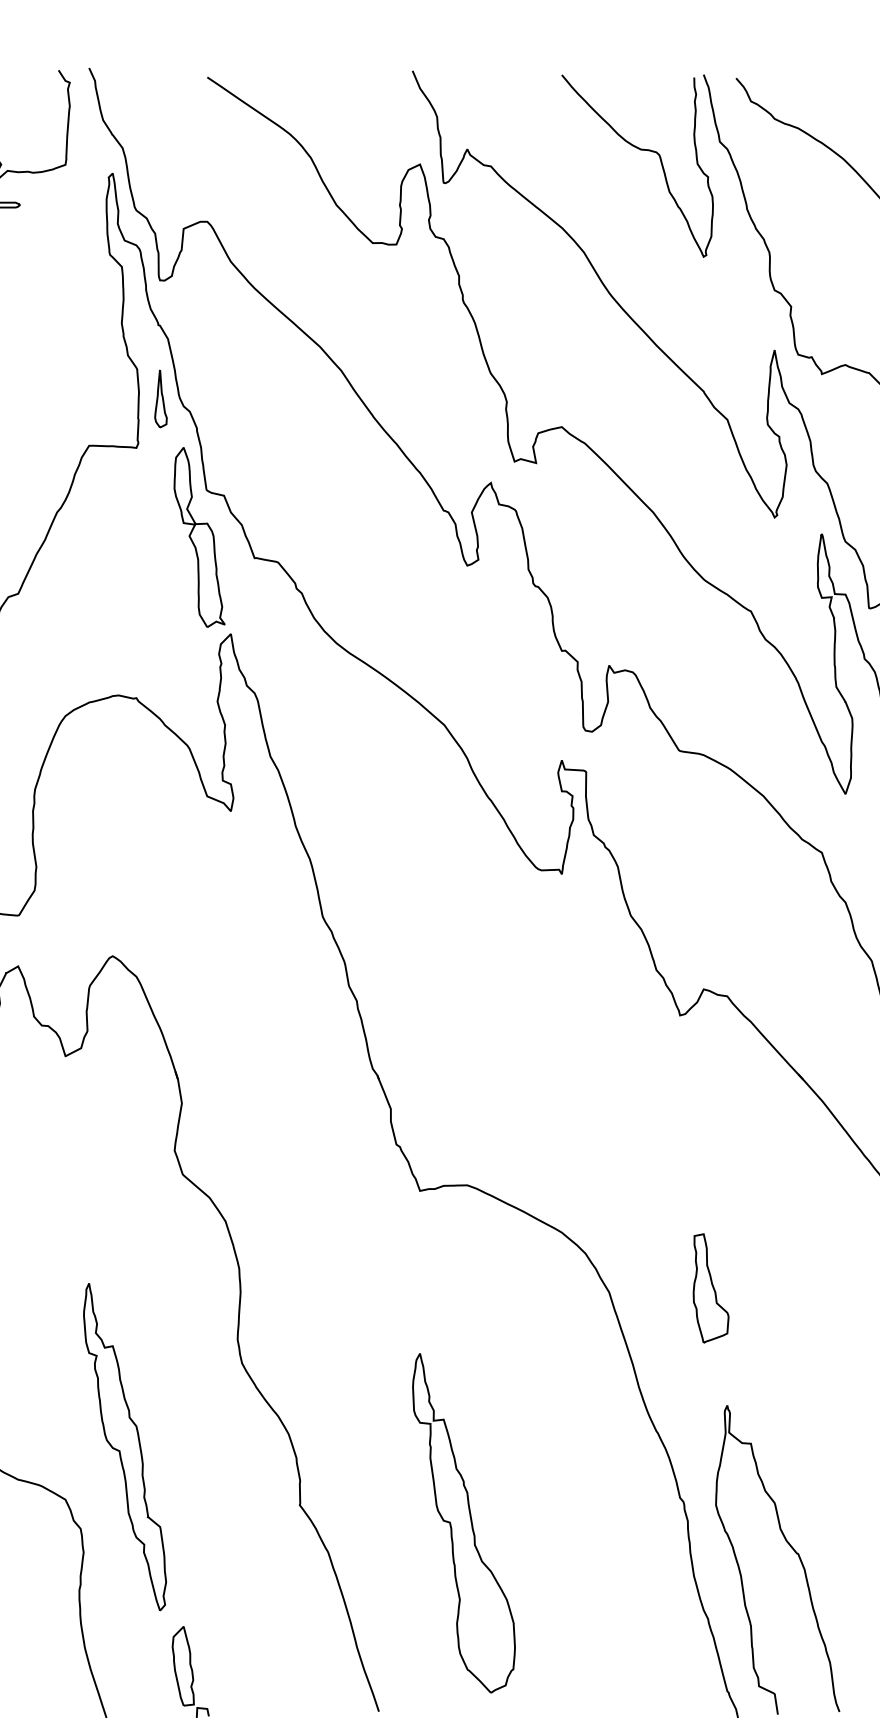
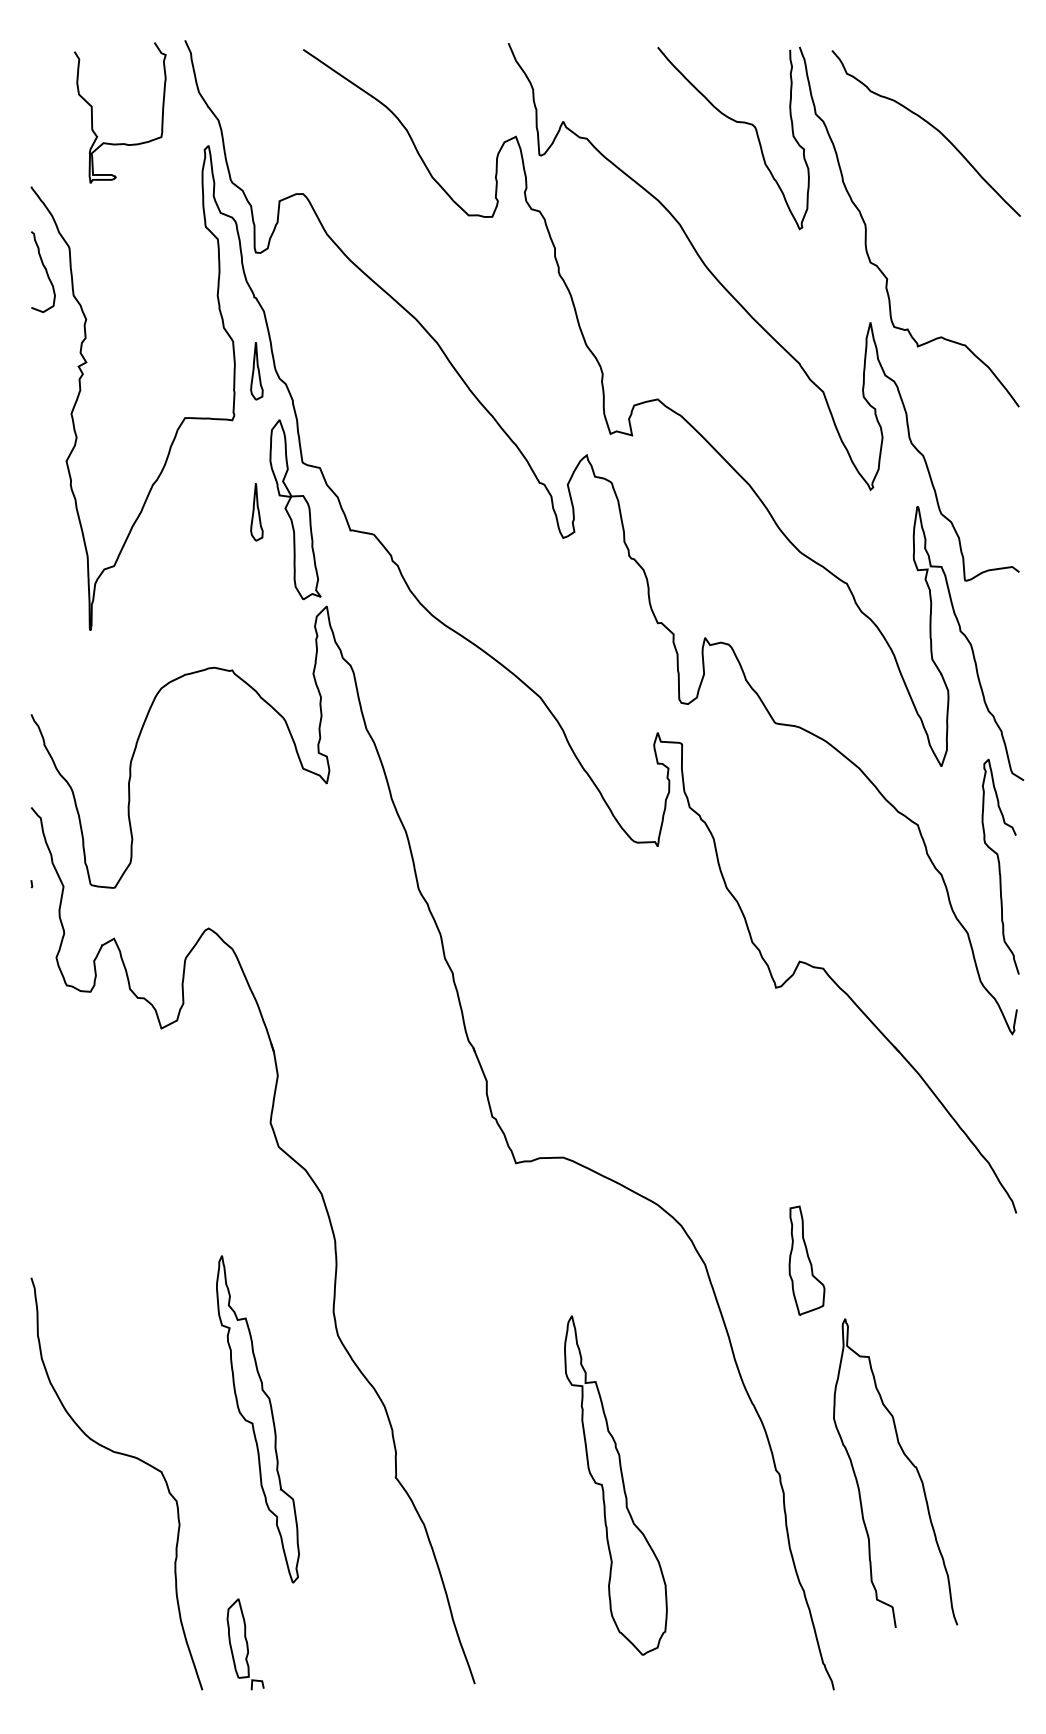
part: (160, 540) -> (256, 512), added
part: (124, 1447) -> (257, 1419), moved
part: (463, 1523) -> (615, 1485), moved
curve: (792, 1550) -> (910, 1463), moved
part: (190, 1672) -> (245, 1644), moved

